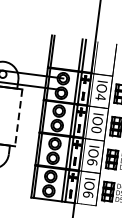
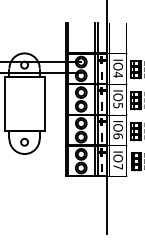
line: (18, 117) -> (44, 103), dashed -> solid
text: (95, 129) -> (117, 105), IO0 -> IO5
text: (88, 194) -> (118, 166), IO6 -> IO7

